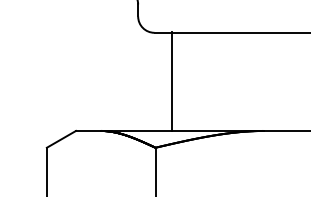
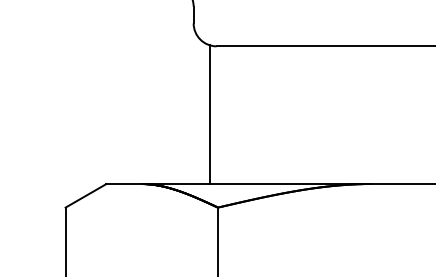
line: (172, 81) -> (209, 114), moved

